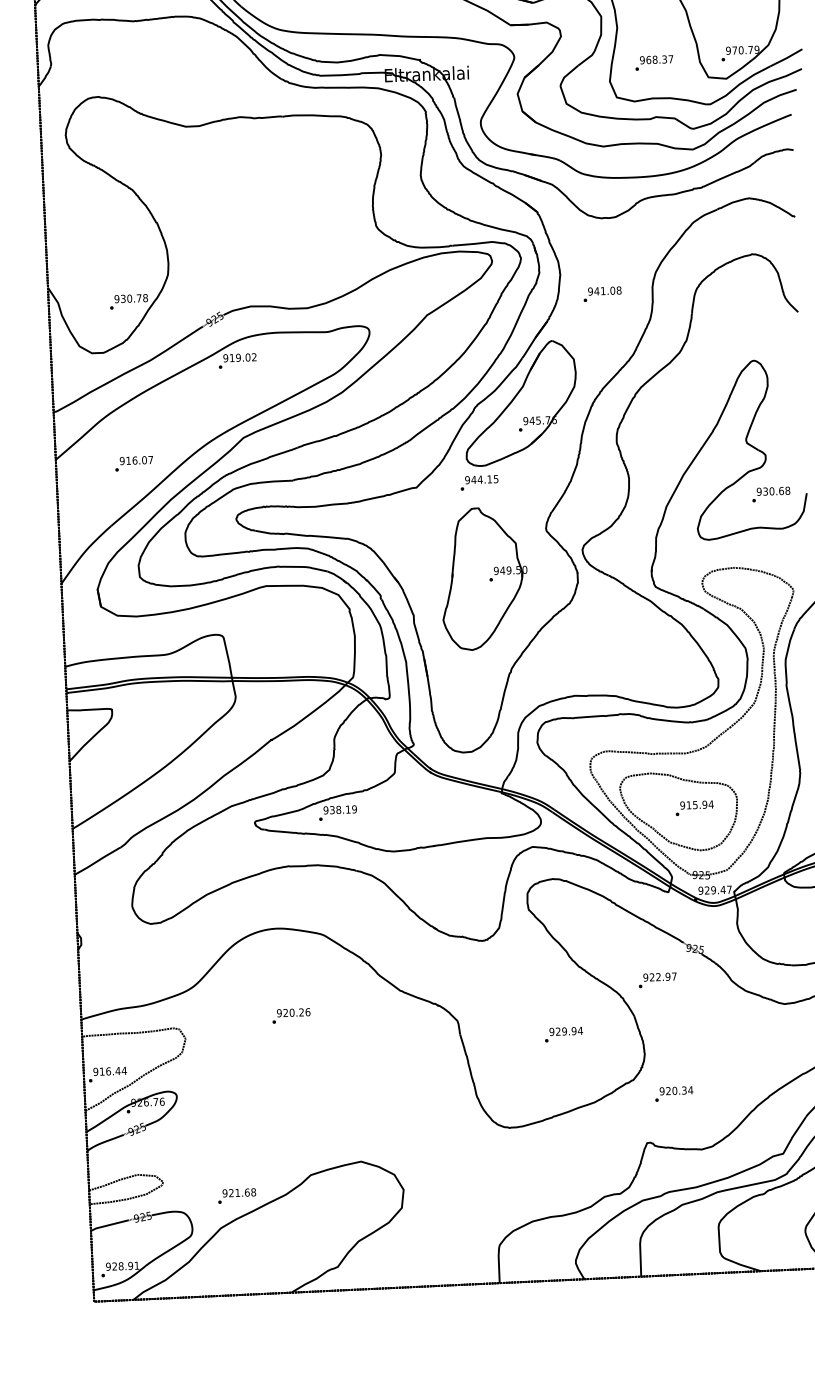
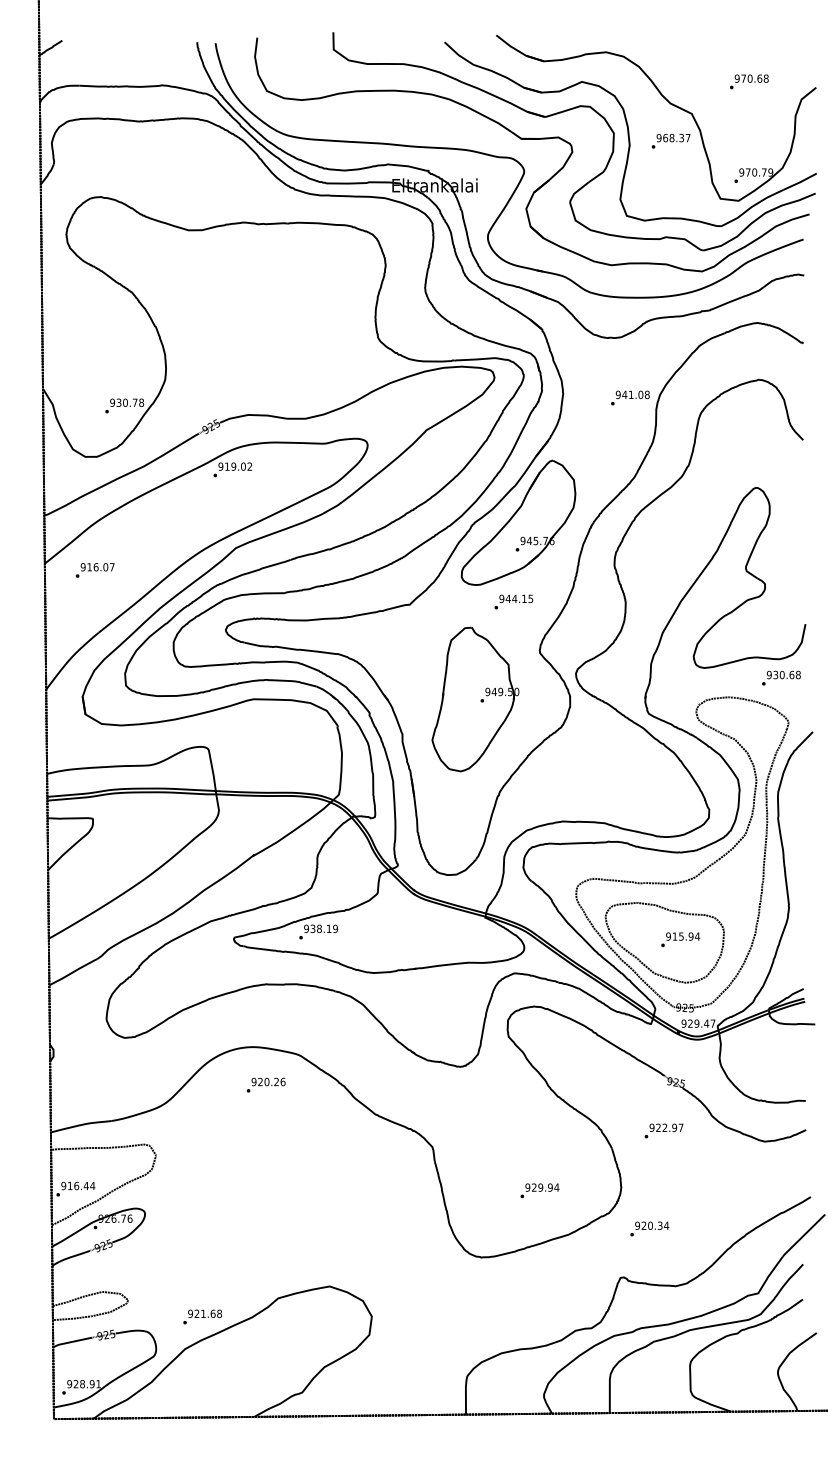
text: (653, 62) -> (670, 140), moved
text: (602, 293) -> (630, 397), moved
text: (134, 463) -> (95, 570), moved
text: (479, 482) -> (513, 601), moved
text: (771, 493) -> (781, 677), moved
text: (657, 979) -> (663, 1130), moved
text: (290, 1015) -> (265, 1084), moved
text: (563, 1034) -> (539, 1190), moved

